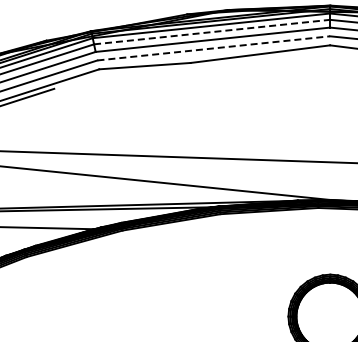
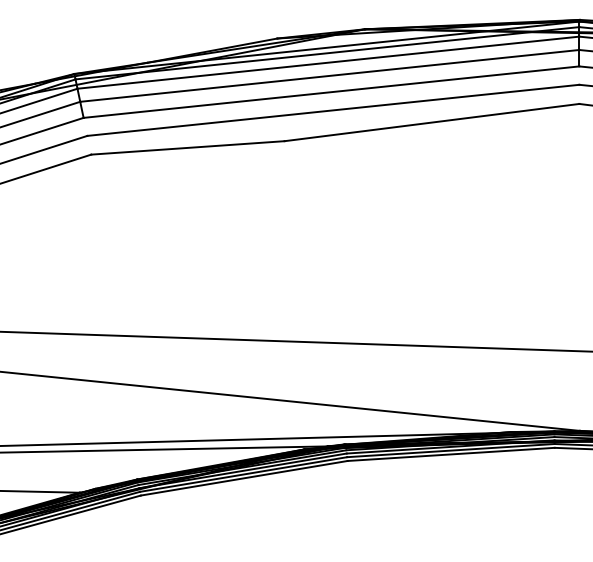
line: (212, 32) -> (330, 76), dashed -> solid
line: (213, 48) -> (332, 110), dashed -> solid

